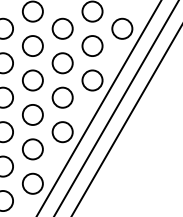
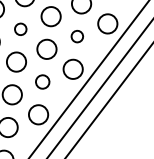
circle: (32, 45) -> (20, 28), size x0.6
circle: (92, 45) -> (77, 36), size x0.6
circle: (62, 97) -> (42, 81), size x0.7

